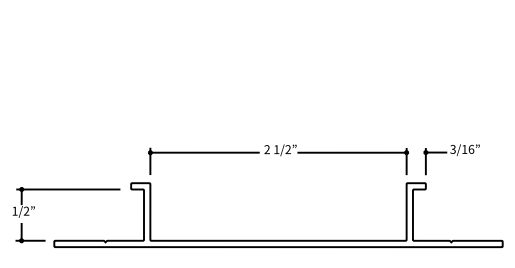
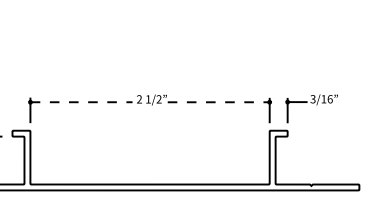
line: (205, 152) -> (81, 102), solid -> dashed
line: (352, 152) -> (219, 102), solid -> dashed

